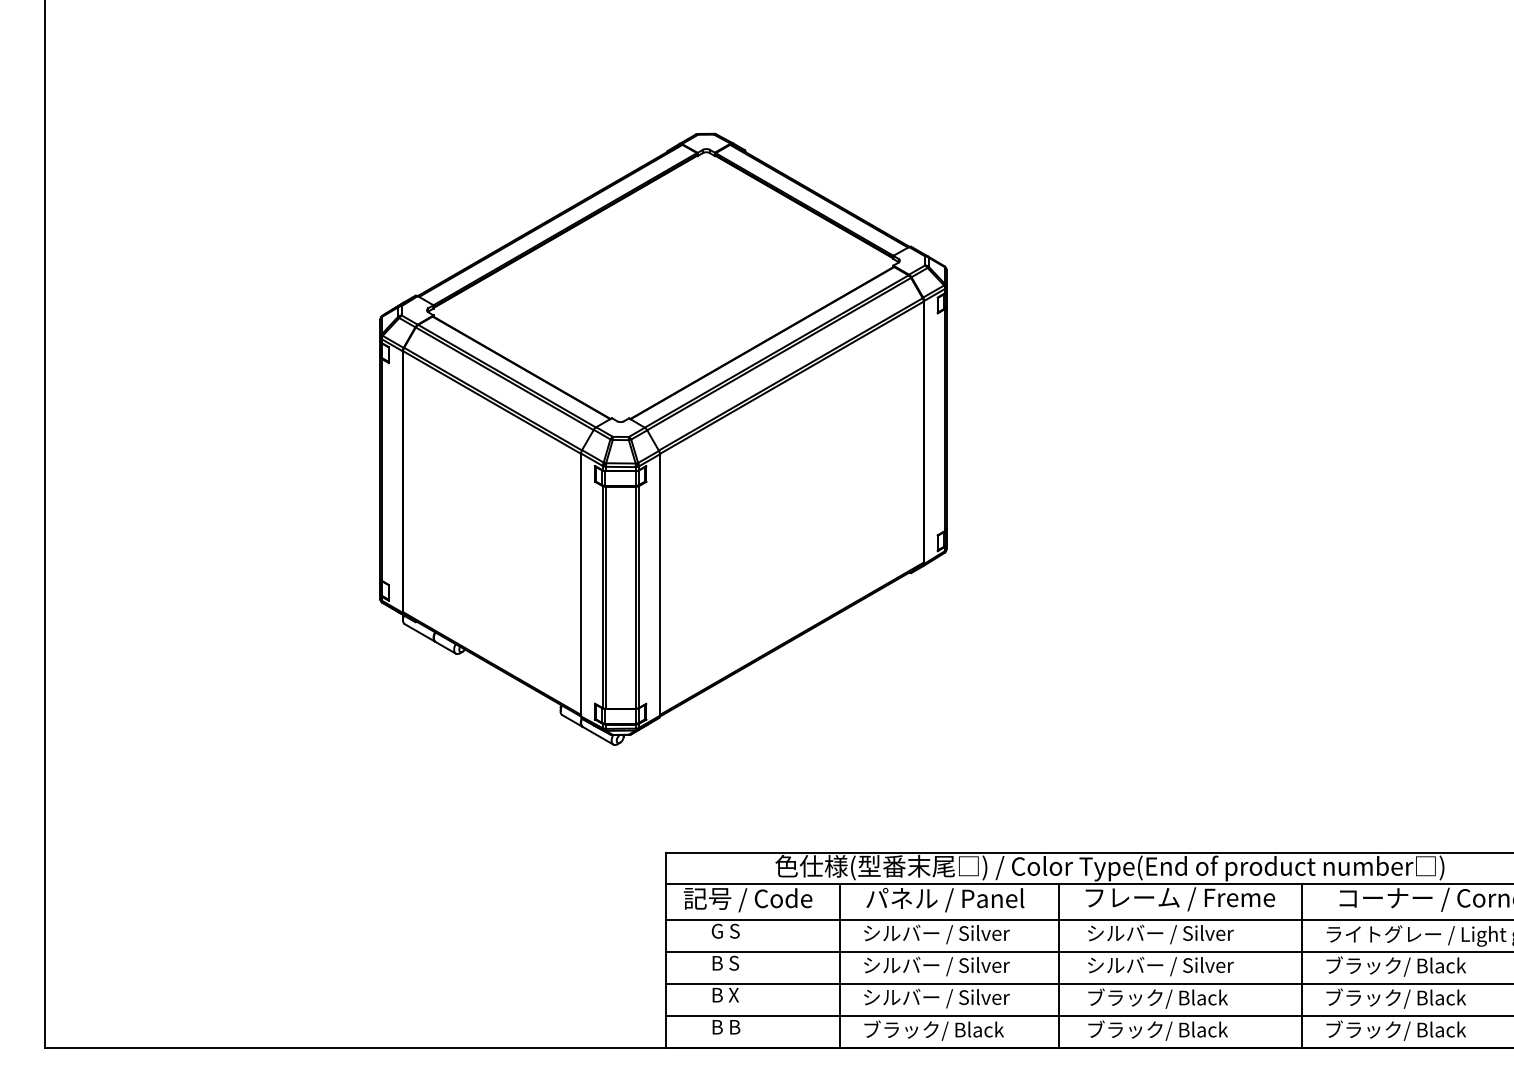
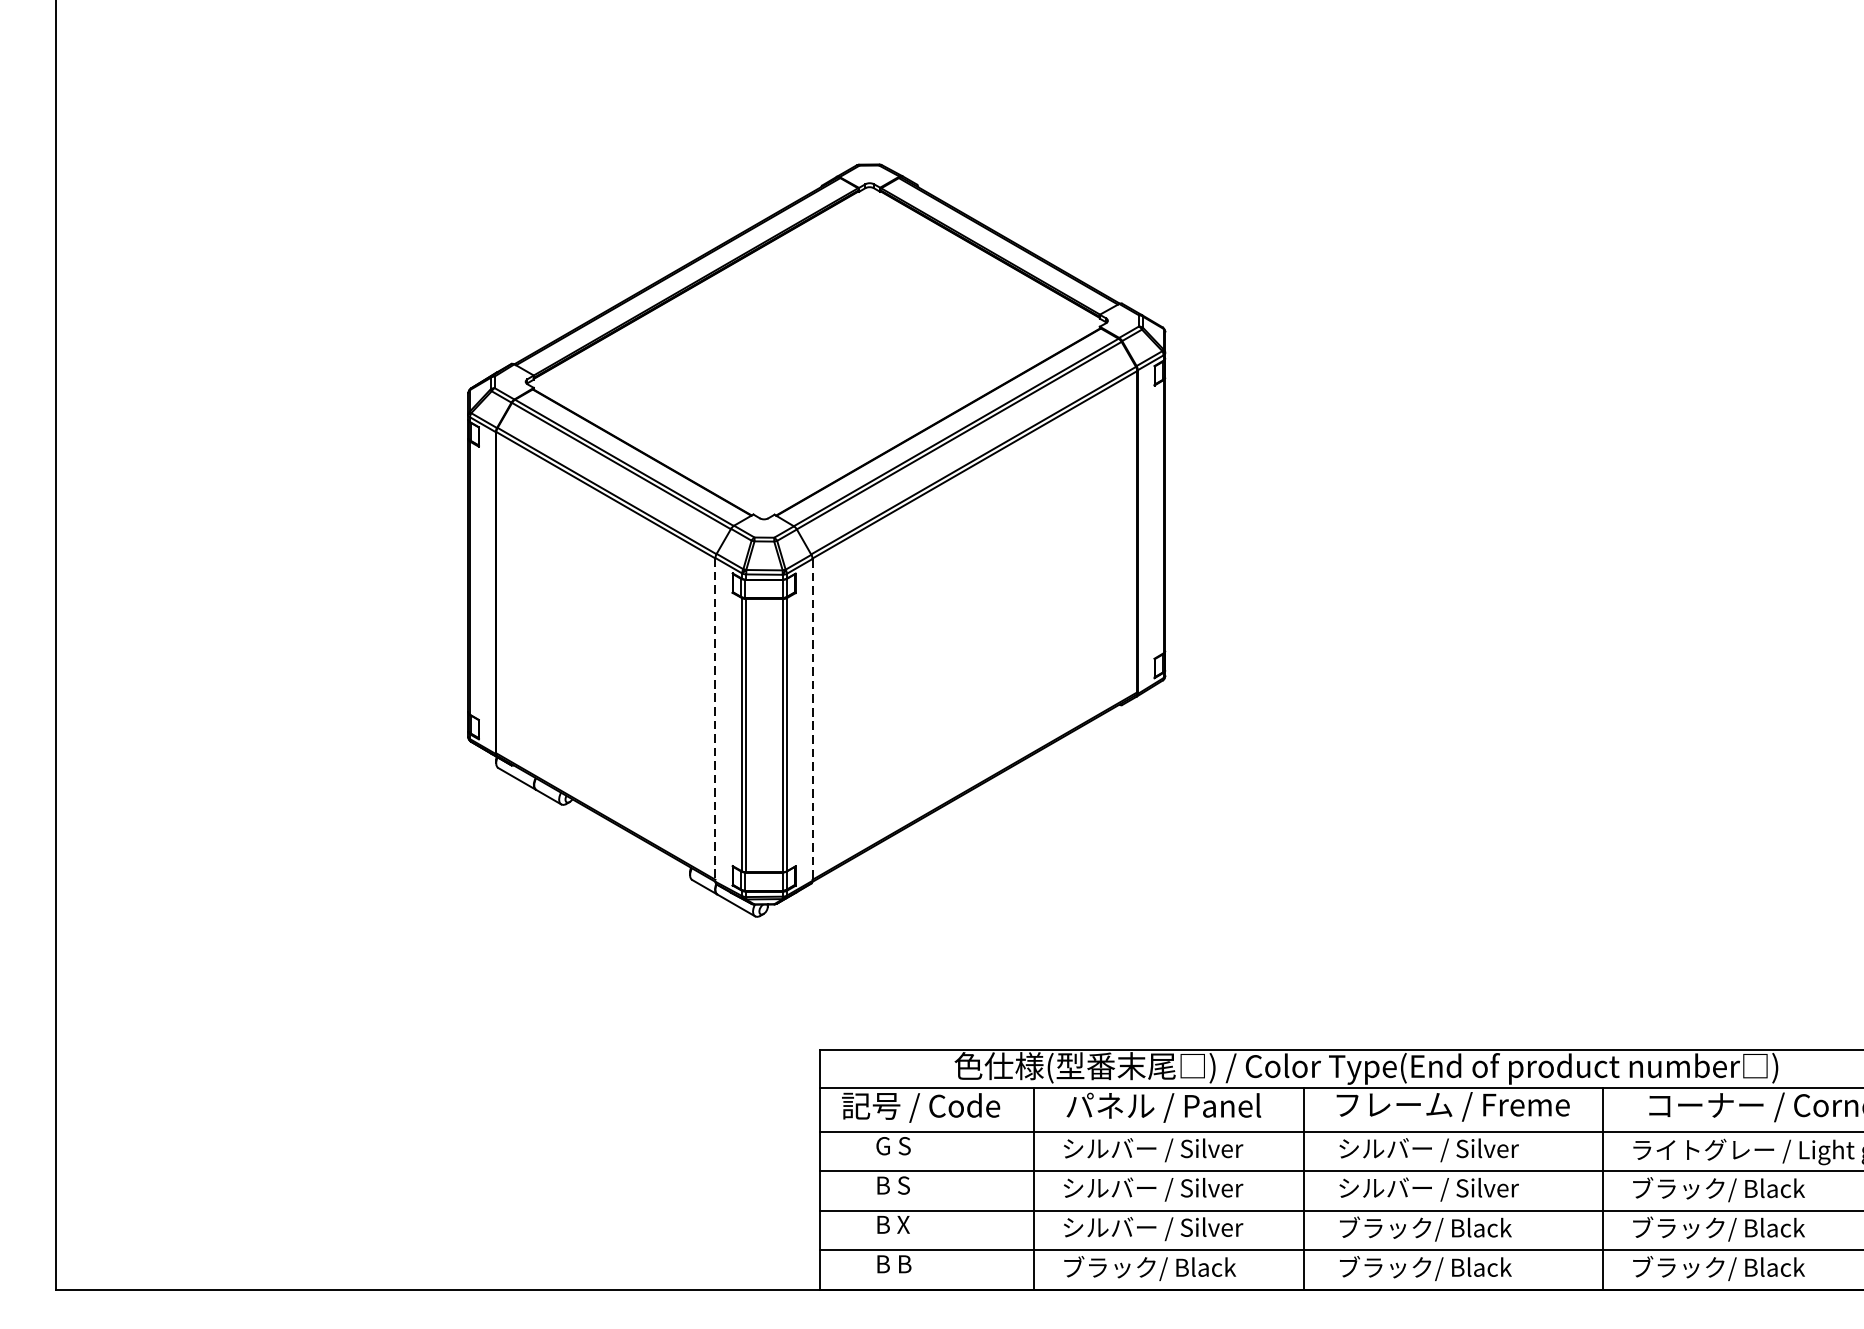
line: (660, 584) -> (813, 719), solid -> dashed
line: (581, 585) -> (715, 720), solid -> dashed

